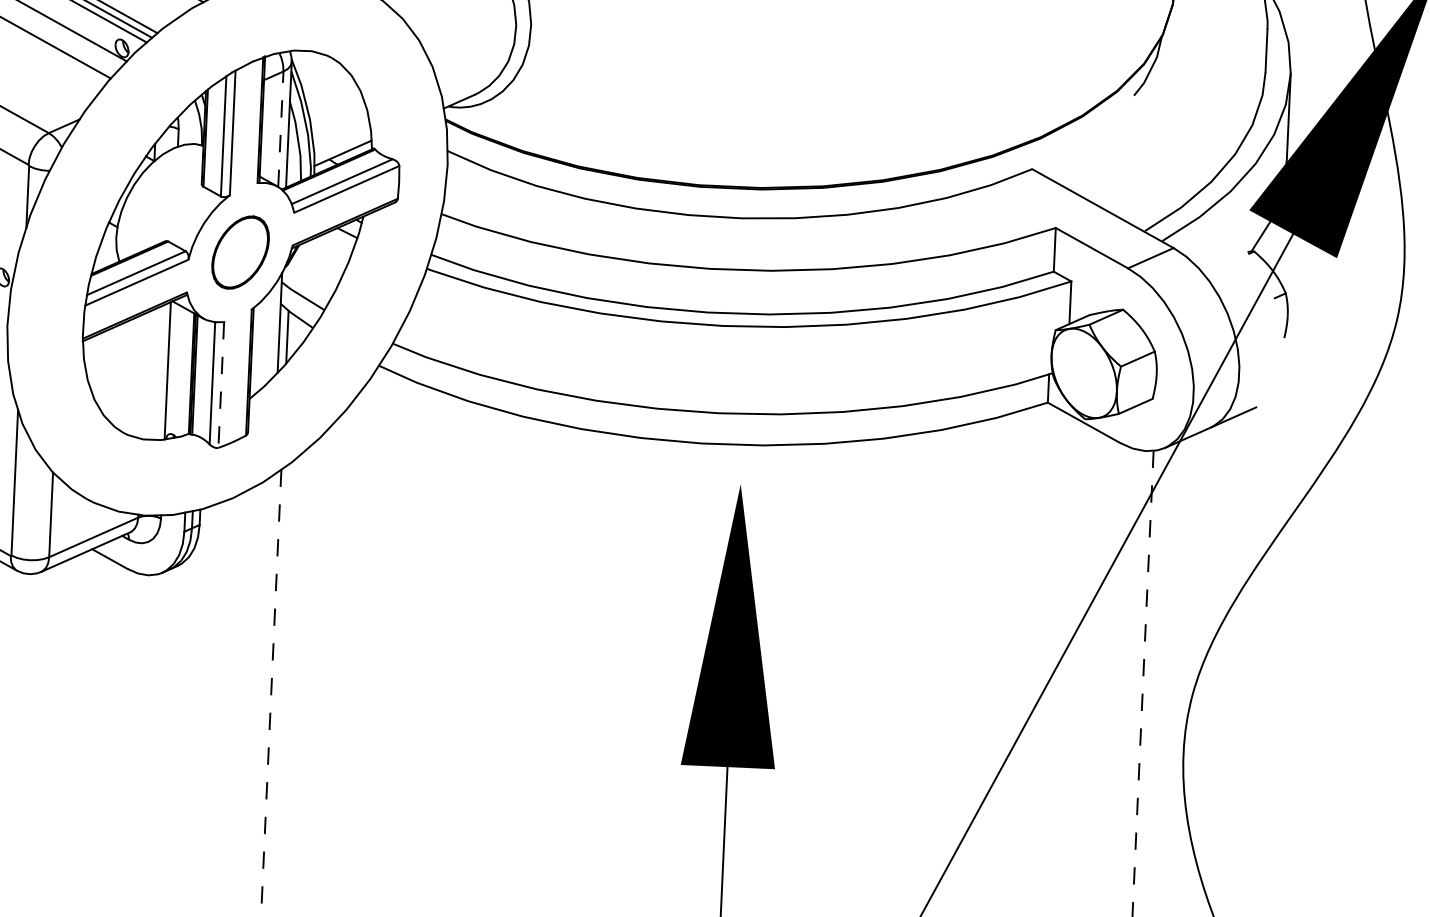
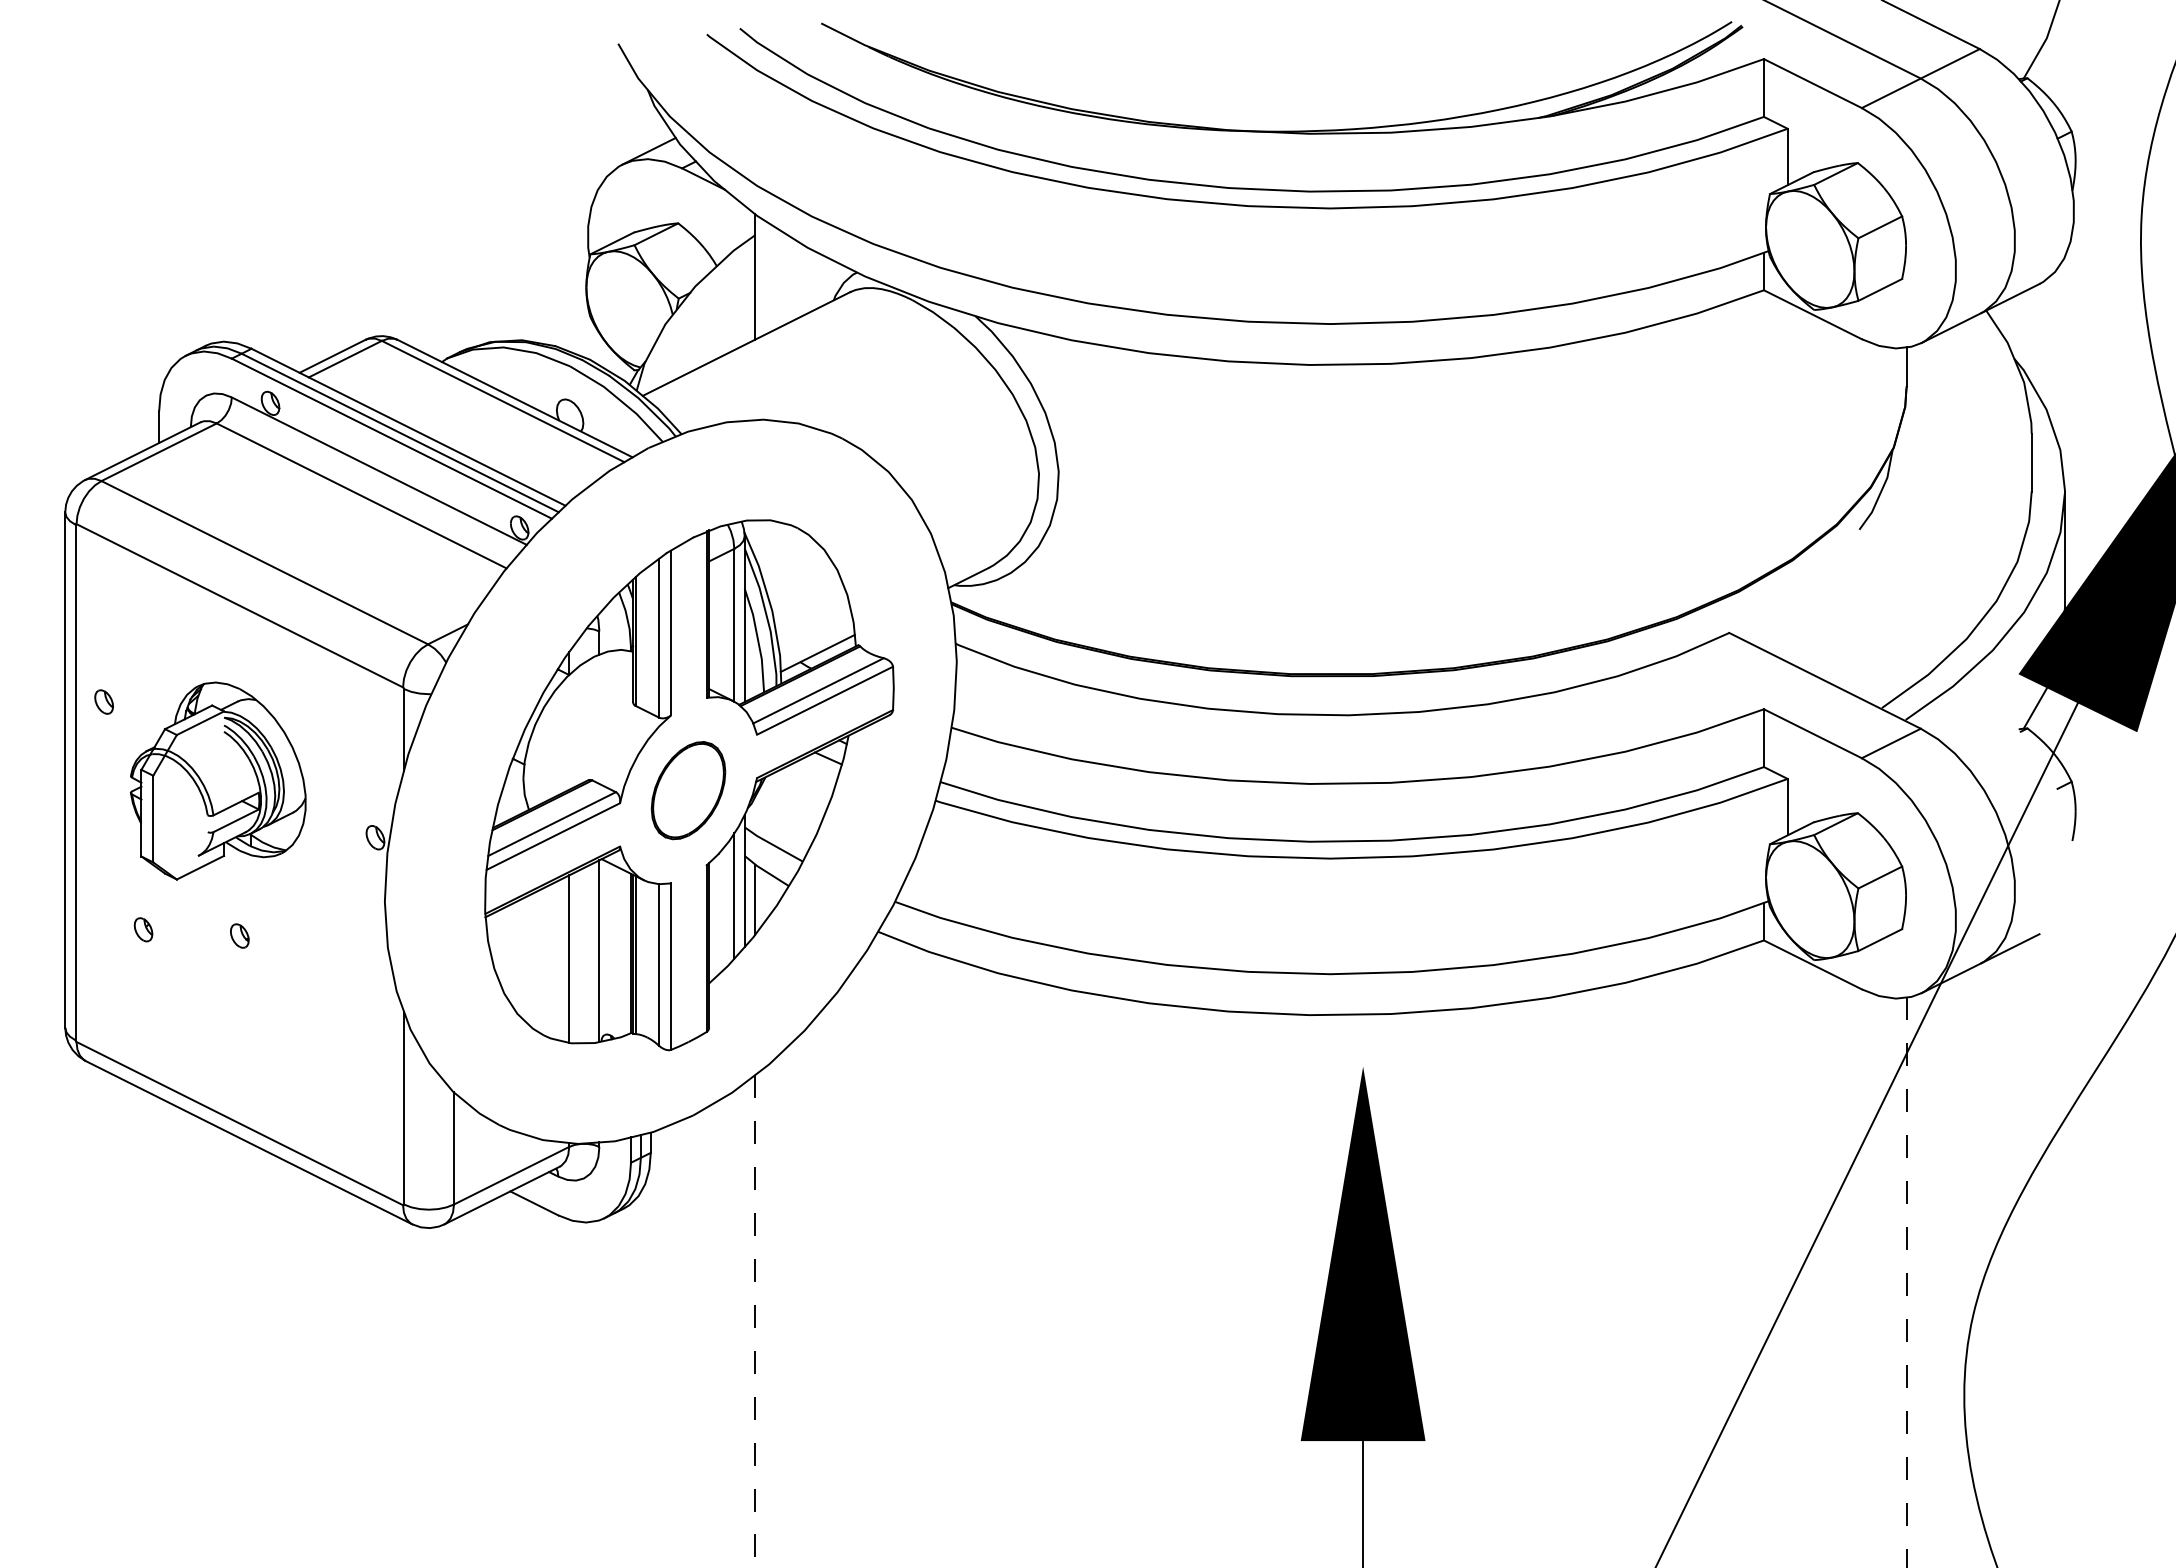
line: (281, 128) -> (734, 624), dashed -> solid
line: (271, 333) -> (734, 895), added
line: (144, 375) -> (569, 958), added
line: (220, 385) -> (670, 967), dashed -> solid

